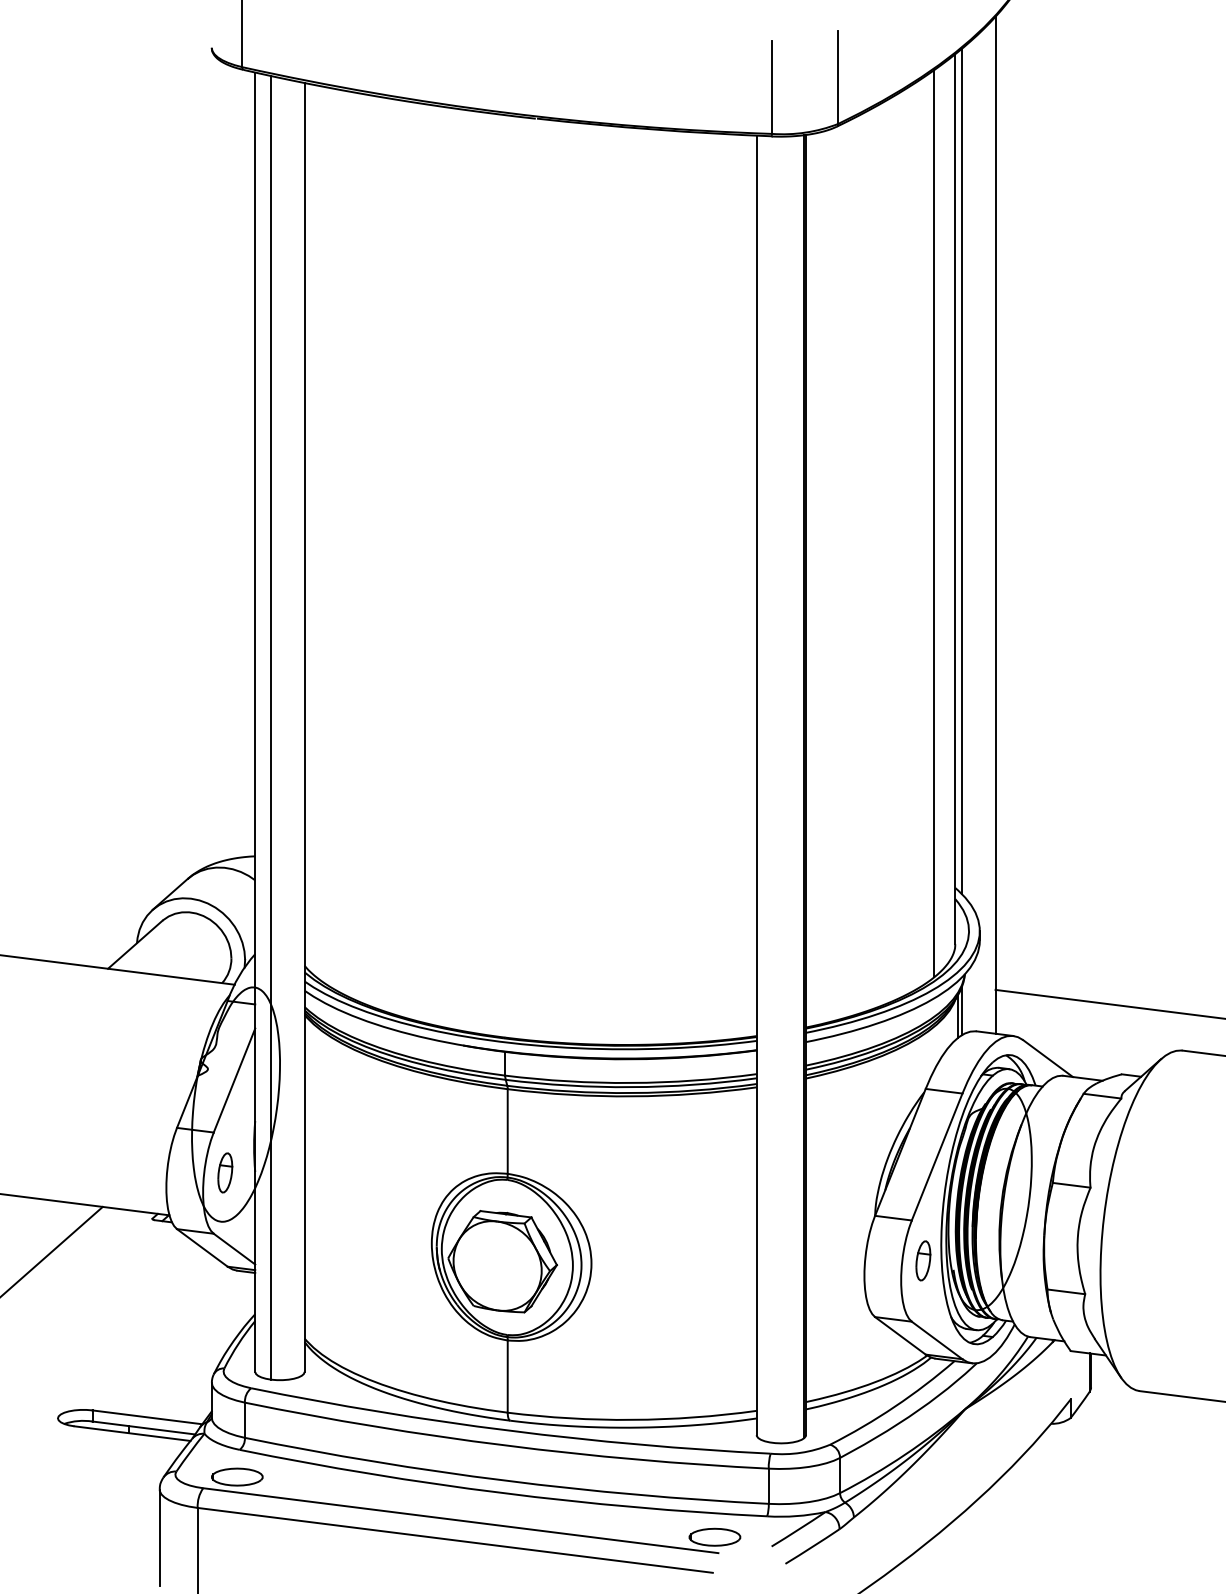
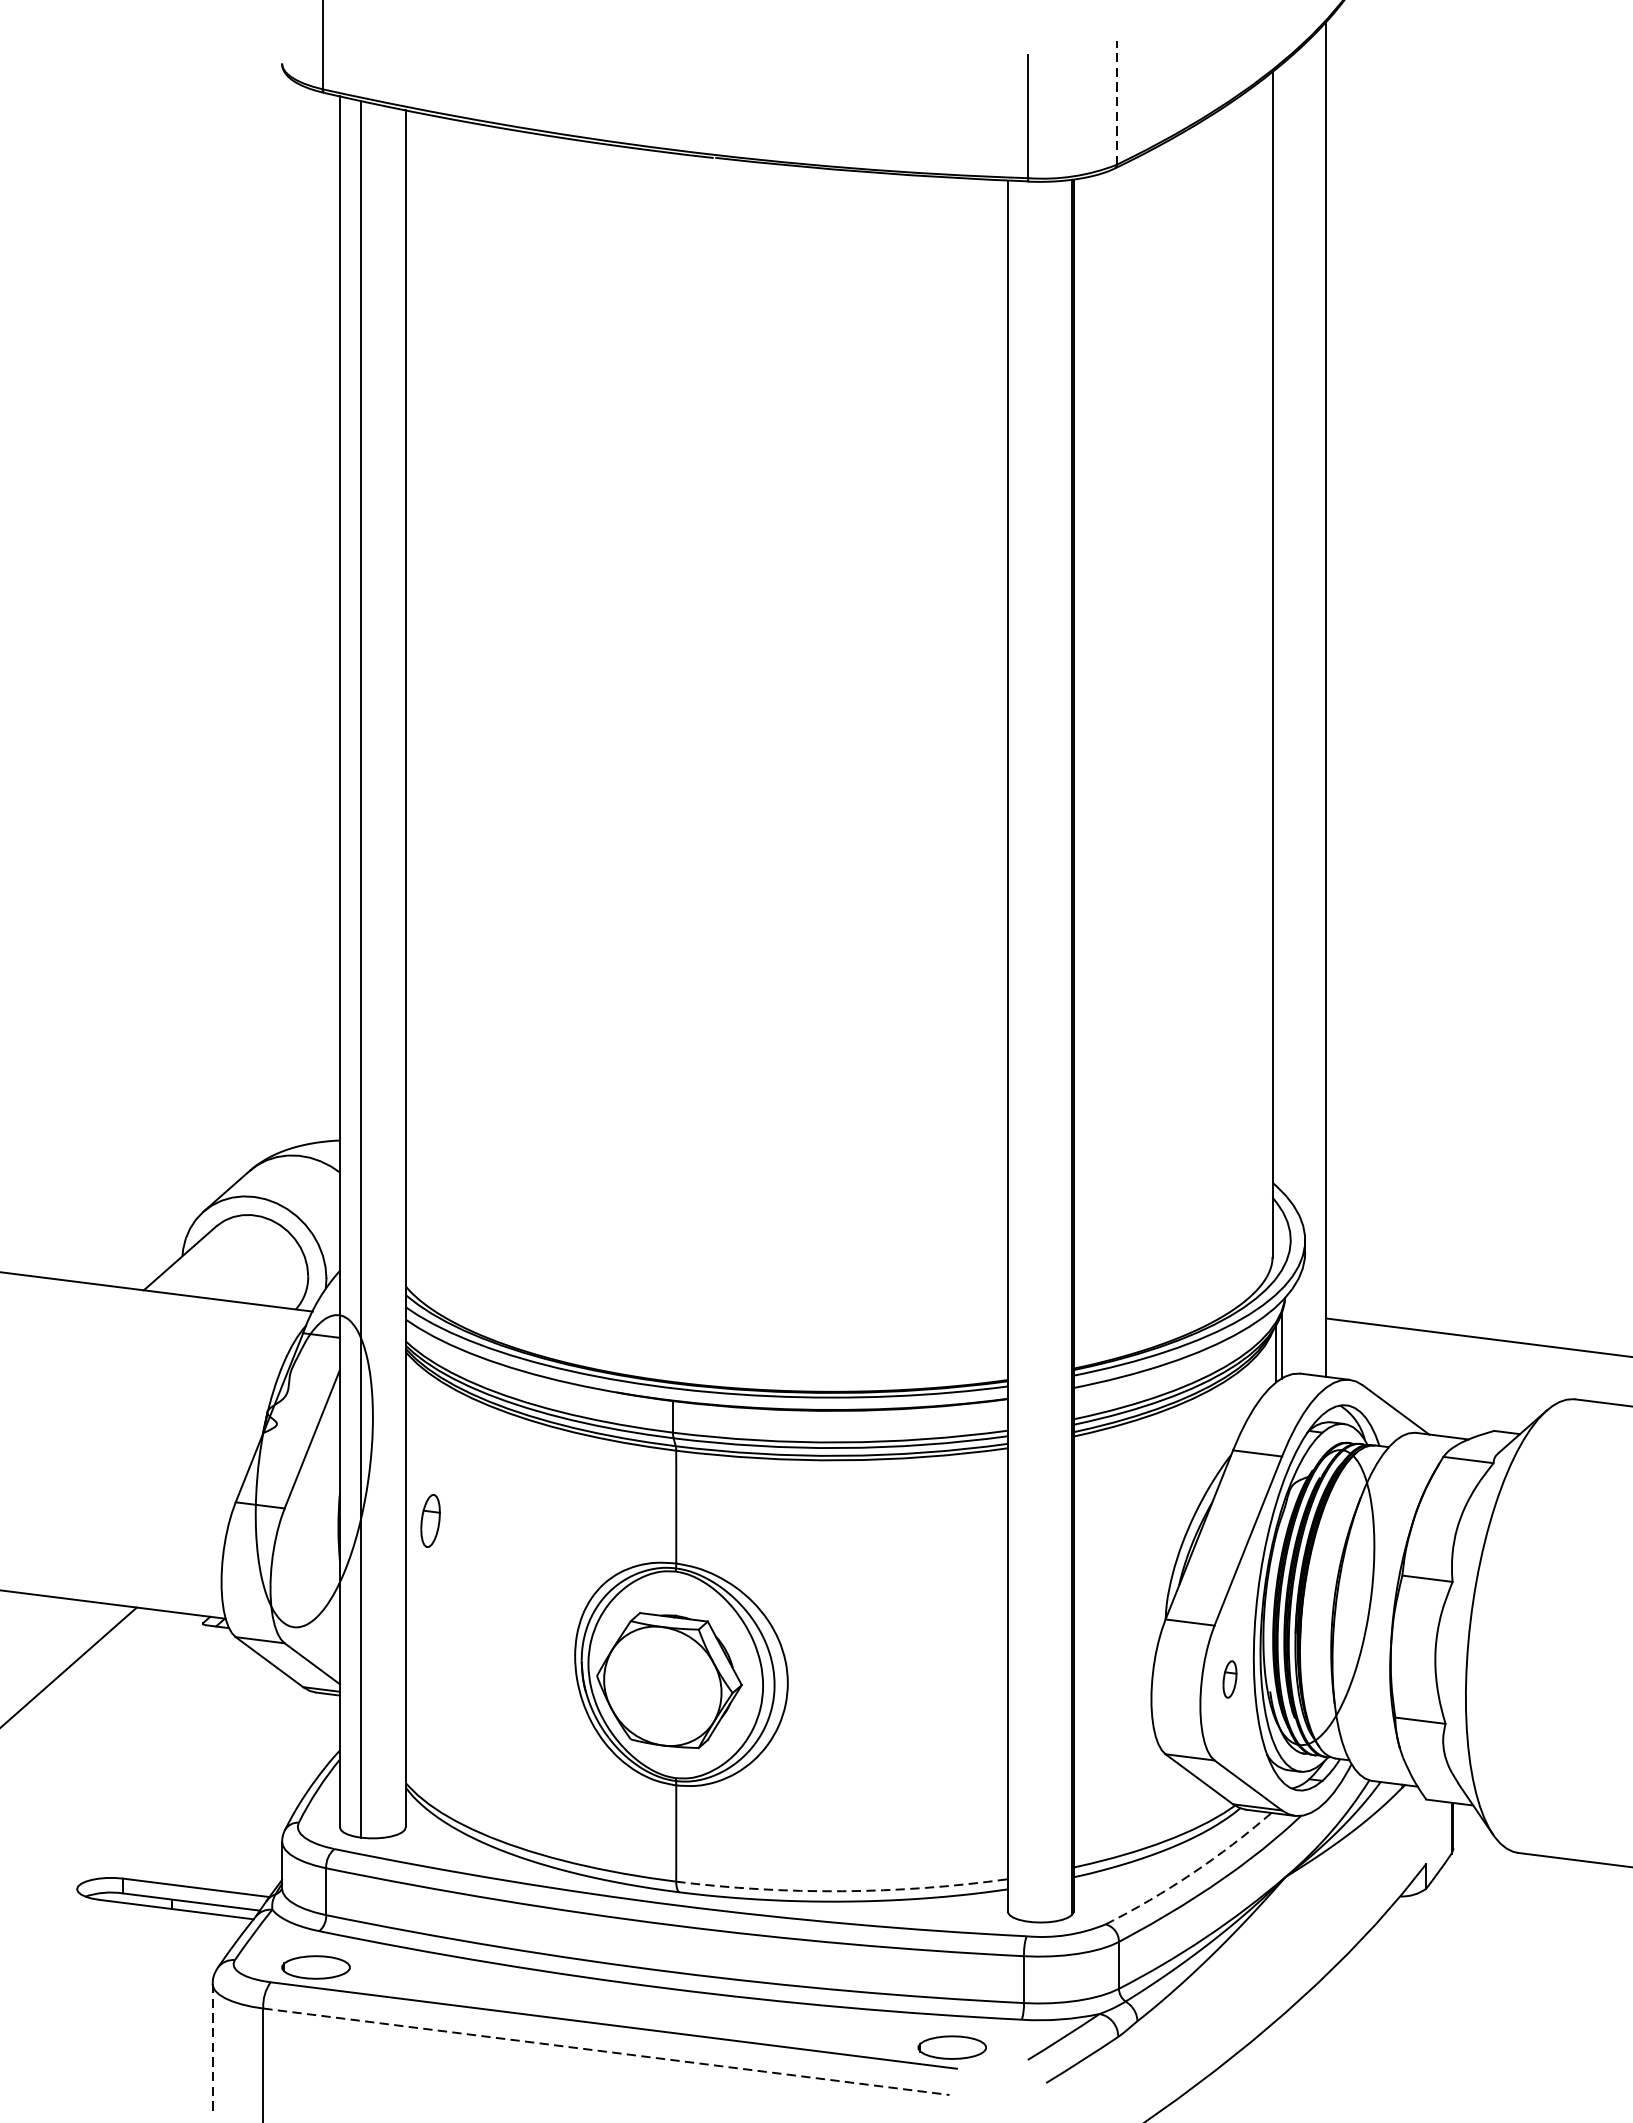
line: (838, 77) -> (1116, 103), solid -> dashed
line: (962, 471) -> (1282, 627), removed
line: (934, 523) -> (1244, 697), removed
part: (225, 1172) -> (430, 1520), moved
part: (923, 1260) -> (1230, 1678), size x0.7
arc: (894, 1406) -> (1191, 1873), solid -> dashed
arc: (632, 1419) -> (842, 1890), solid -> dashed
line: (159, 1538) -> (212, 2049), solid -> dashed
line: (455, 1540) -> (606, 2051), solid -> dashed

